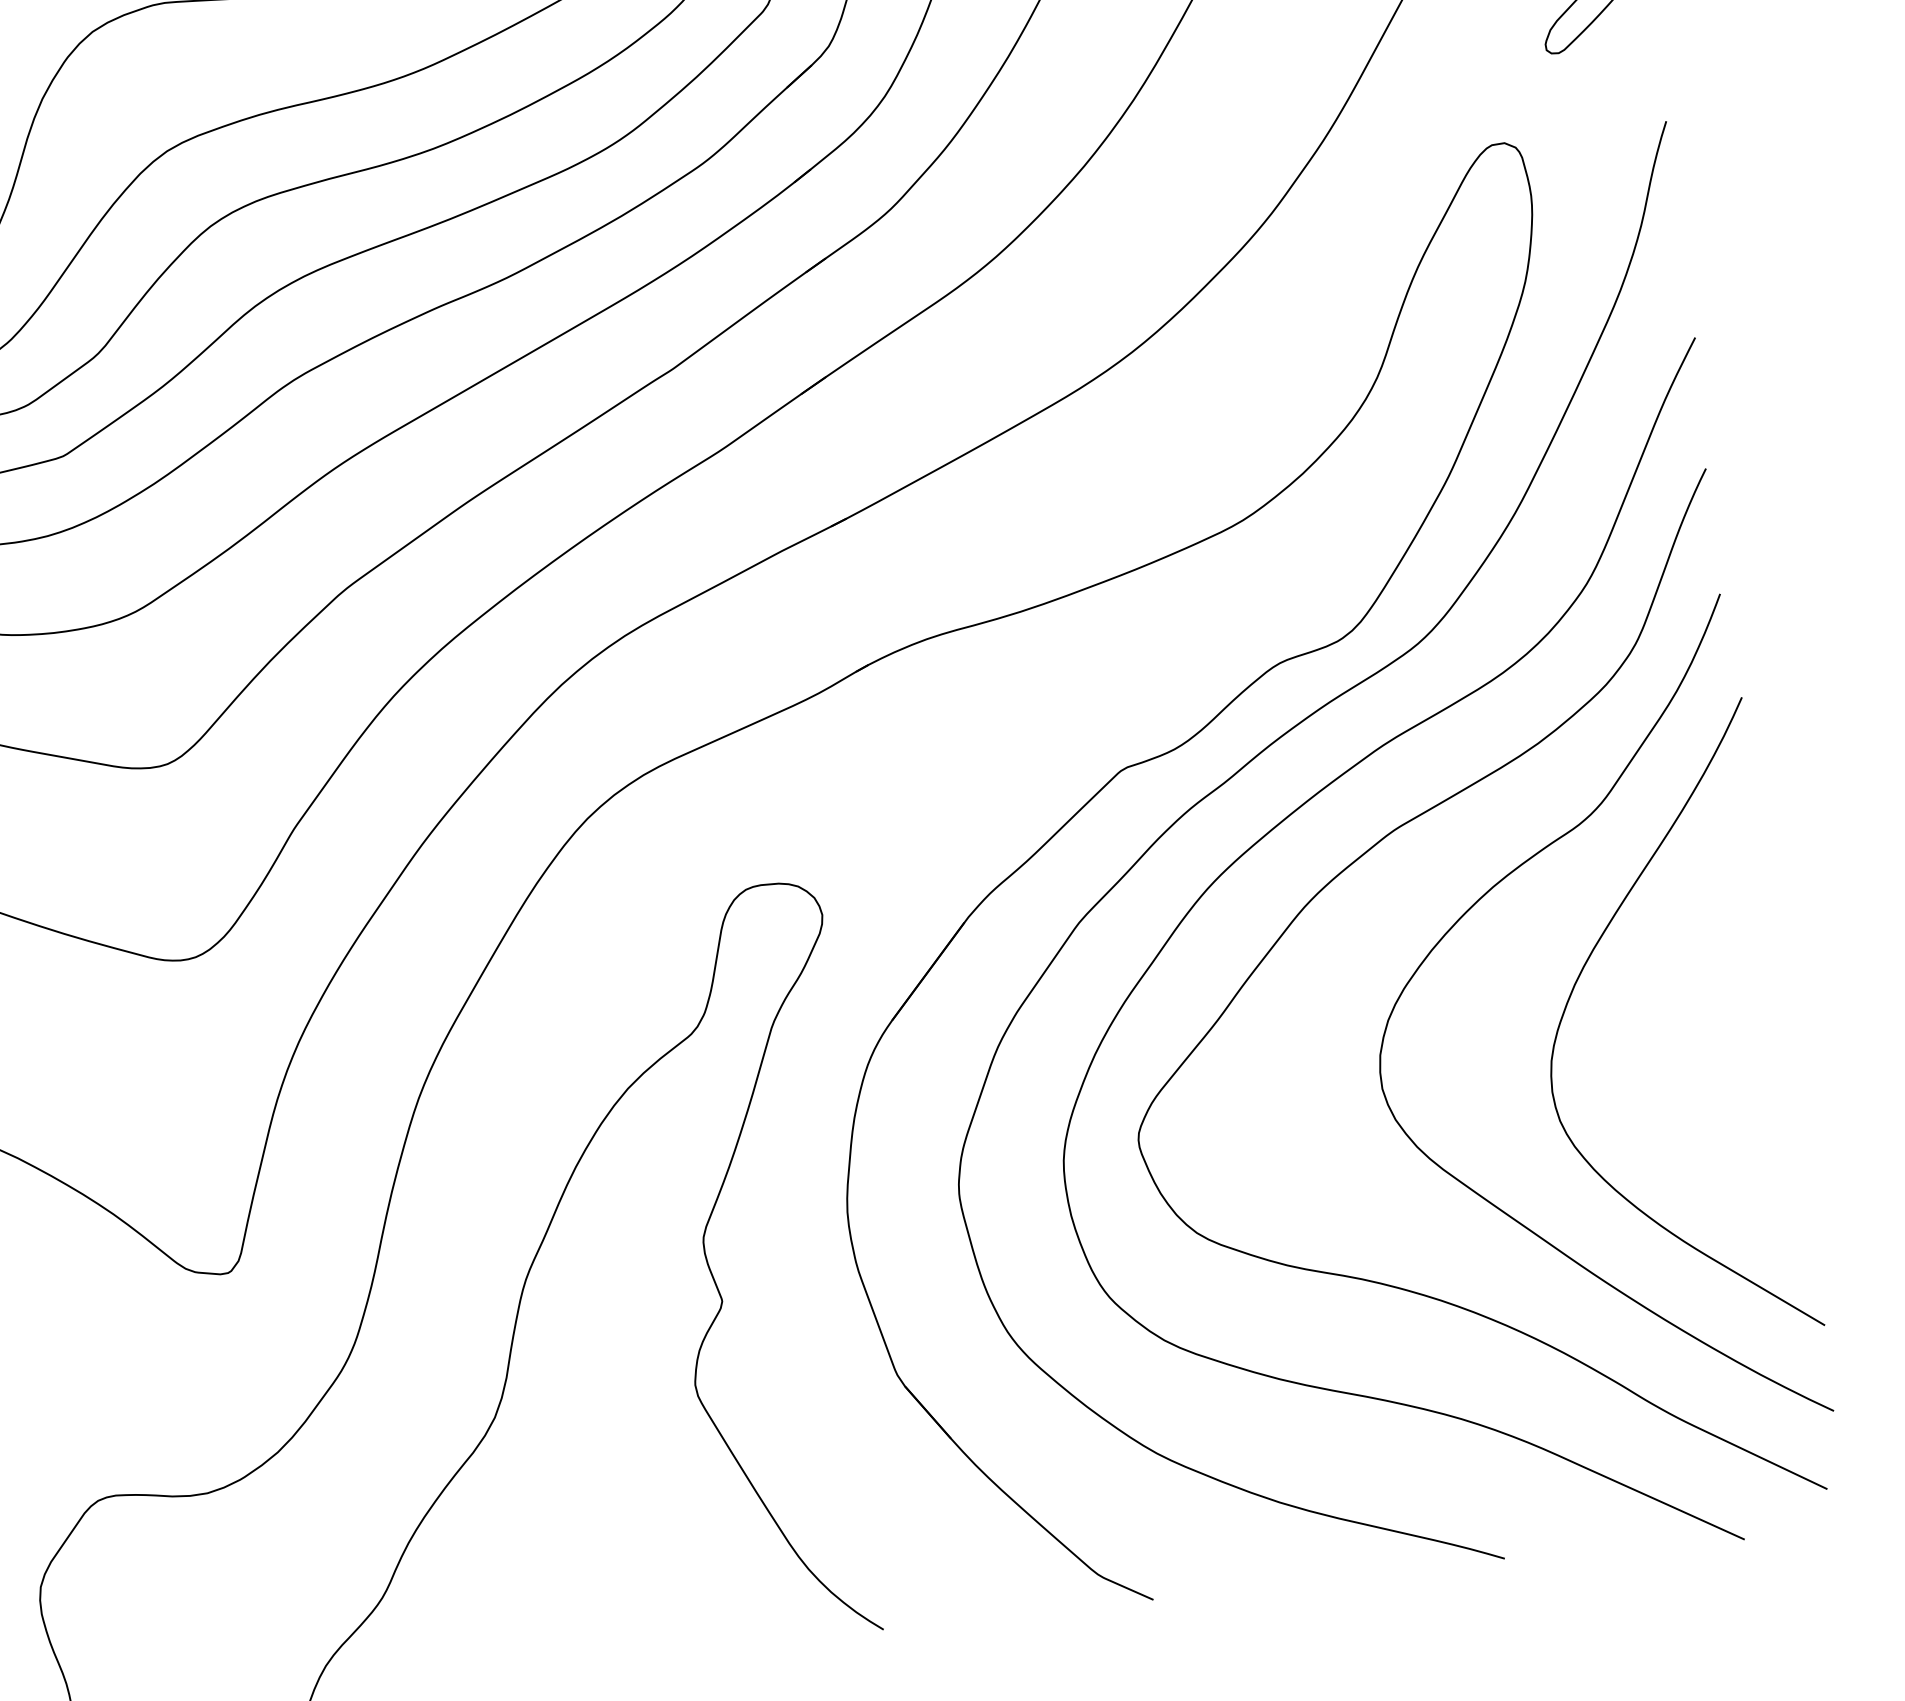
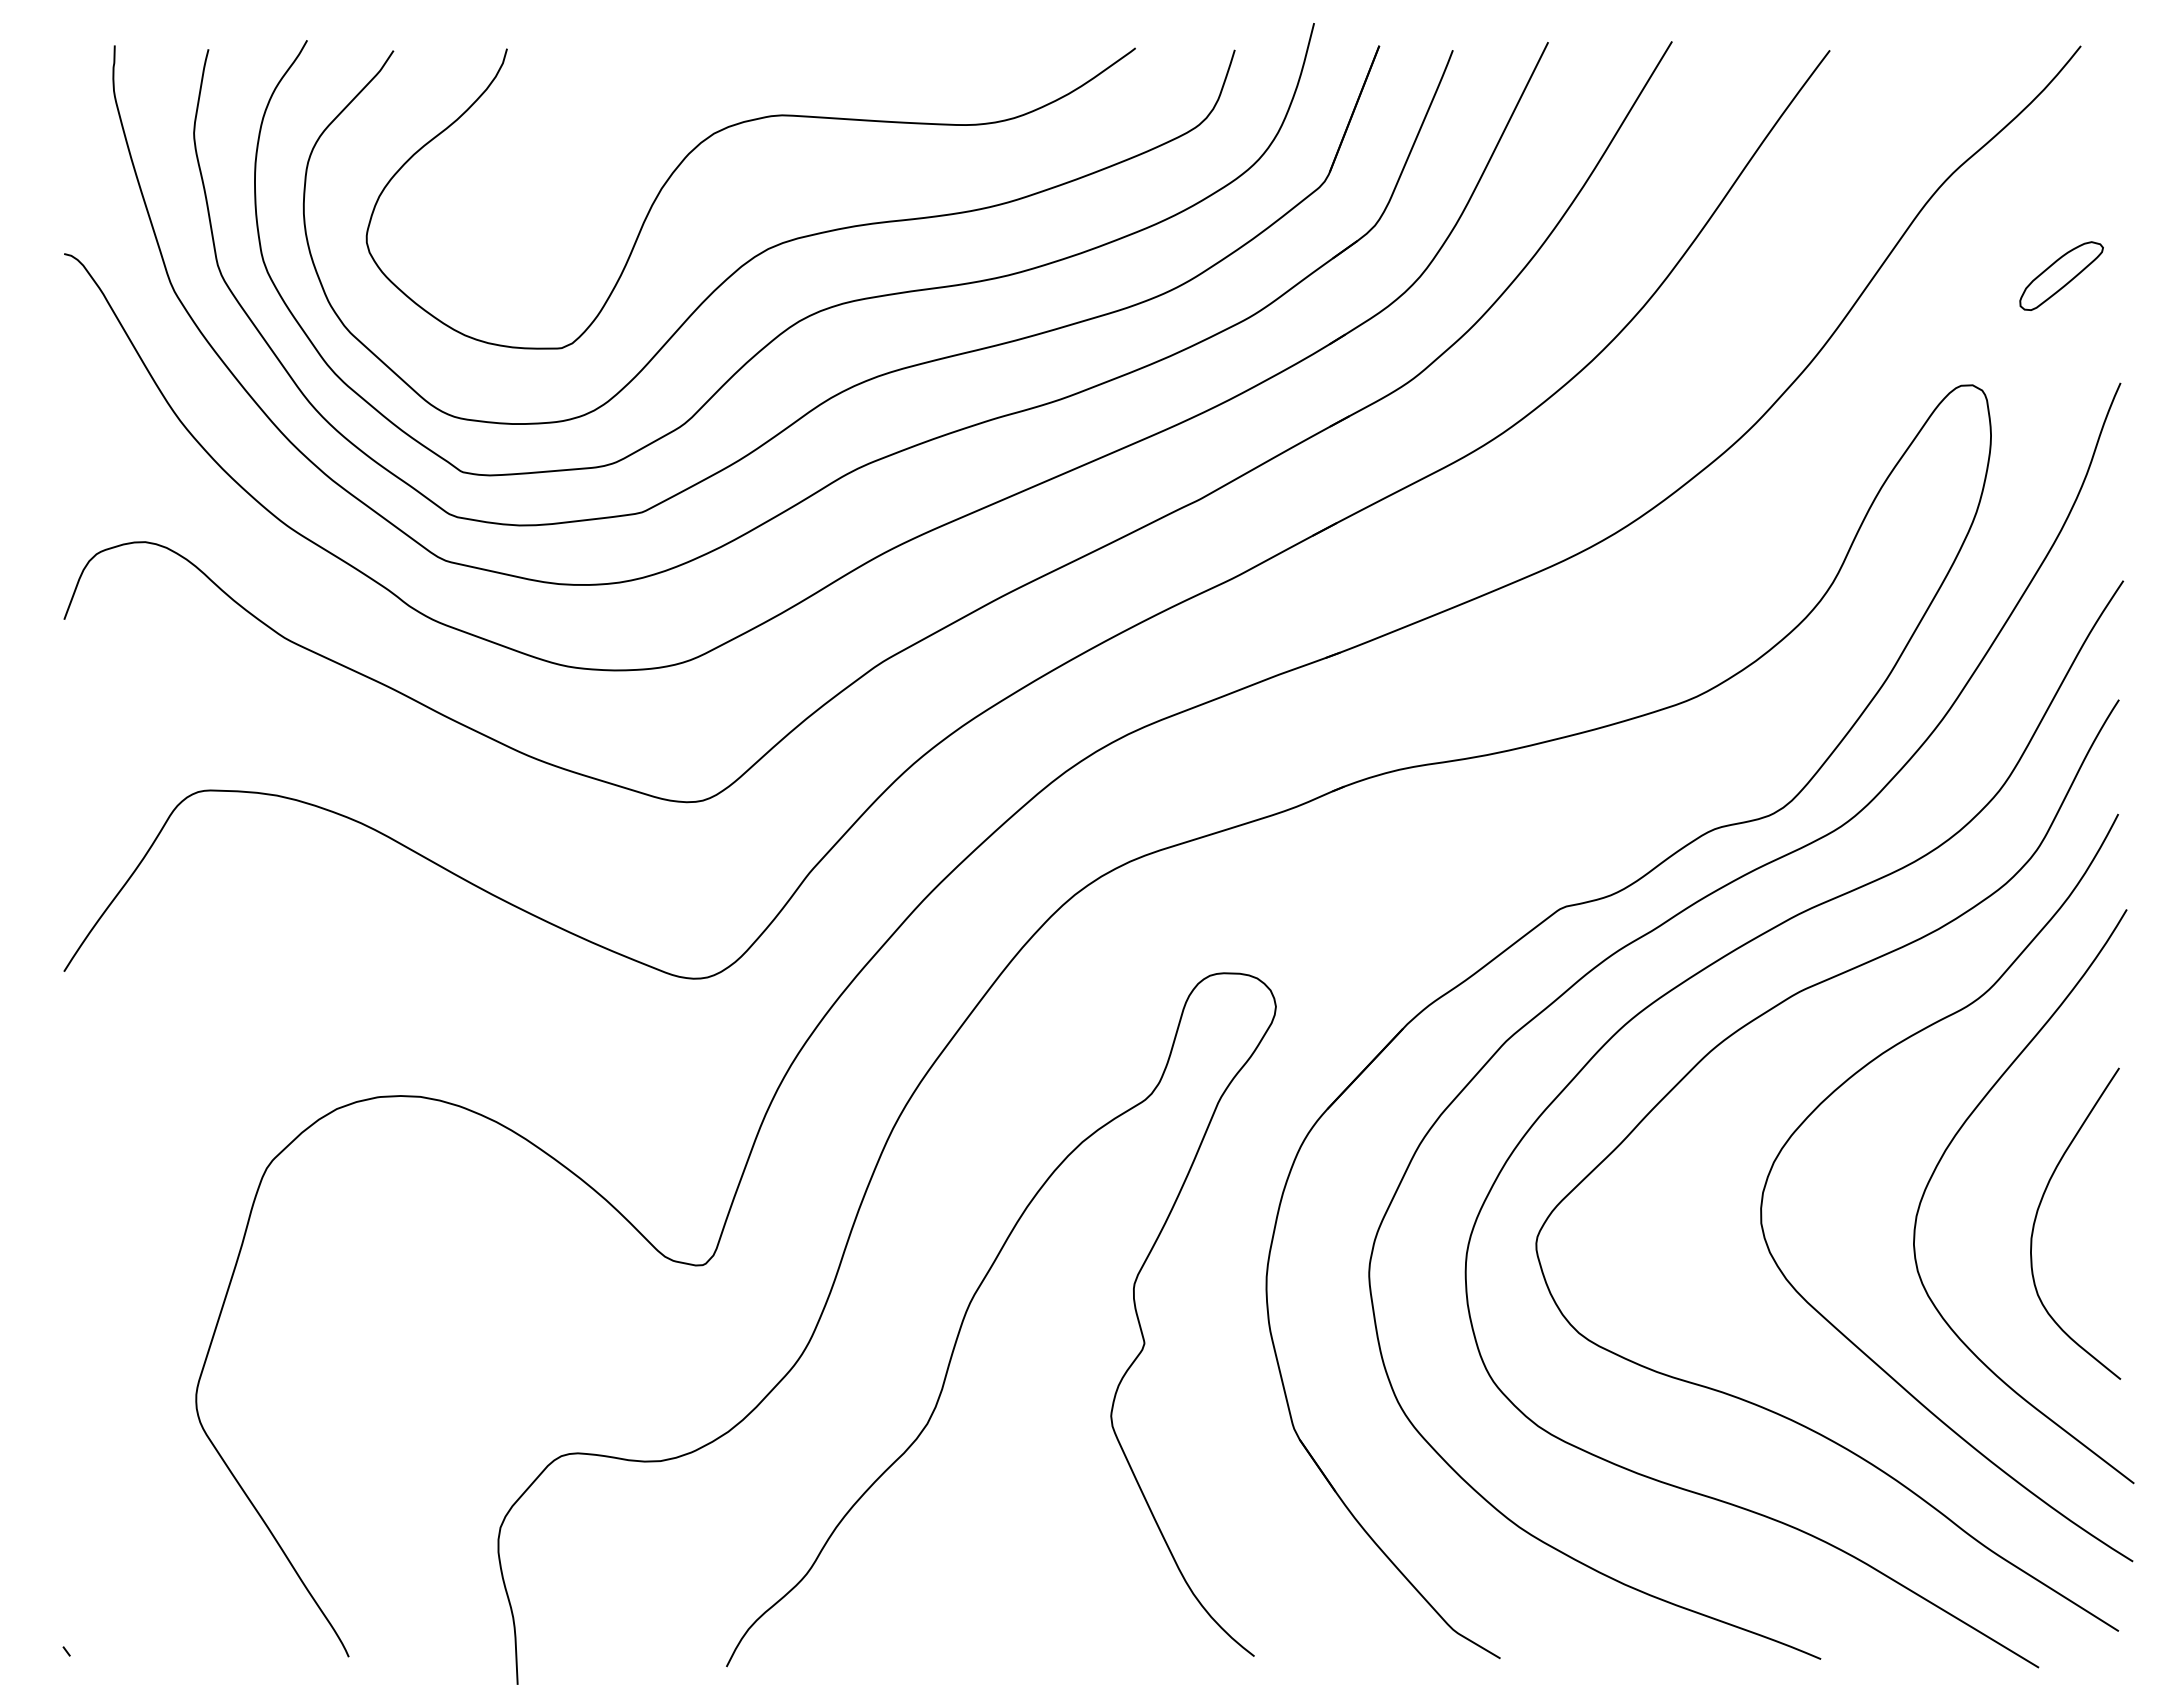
curve: (1683, 1044) -> (2037, 1215), added

